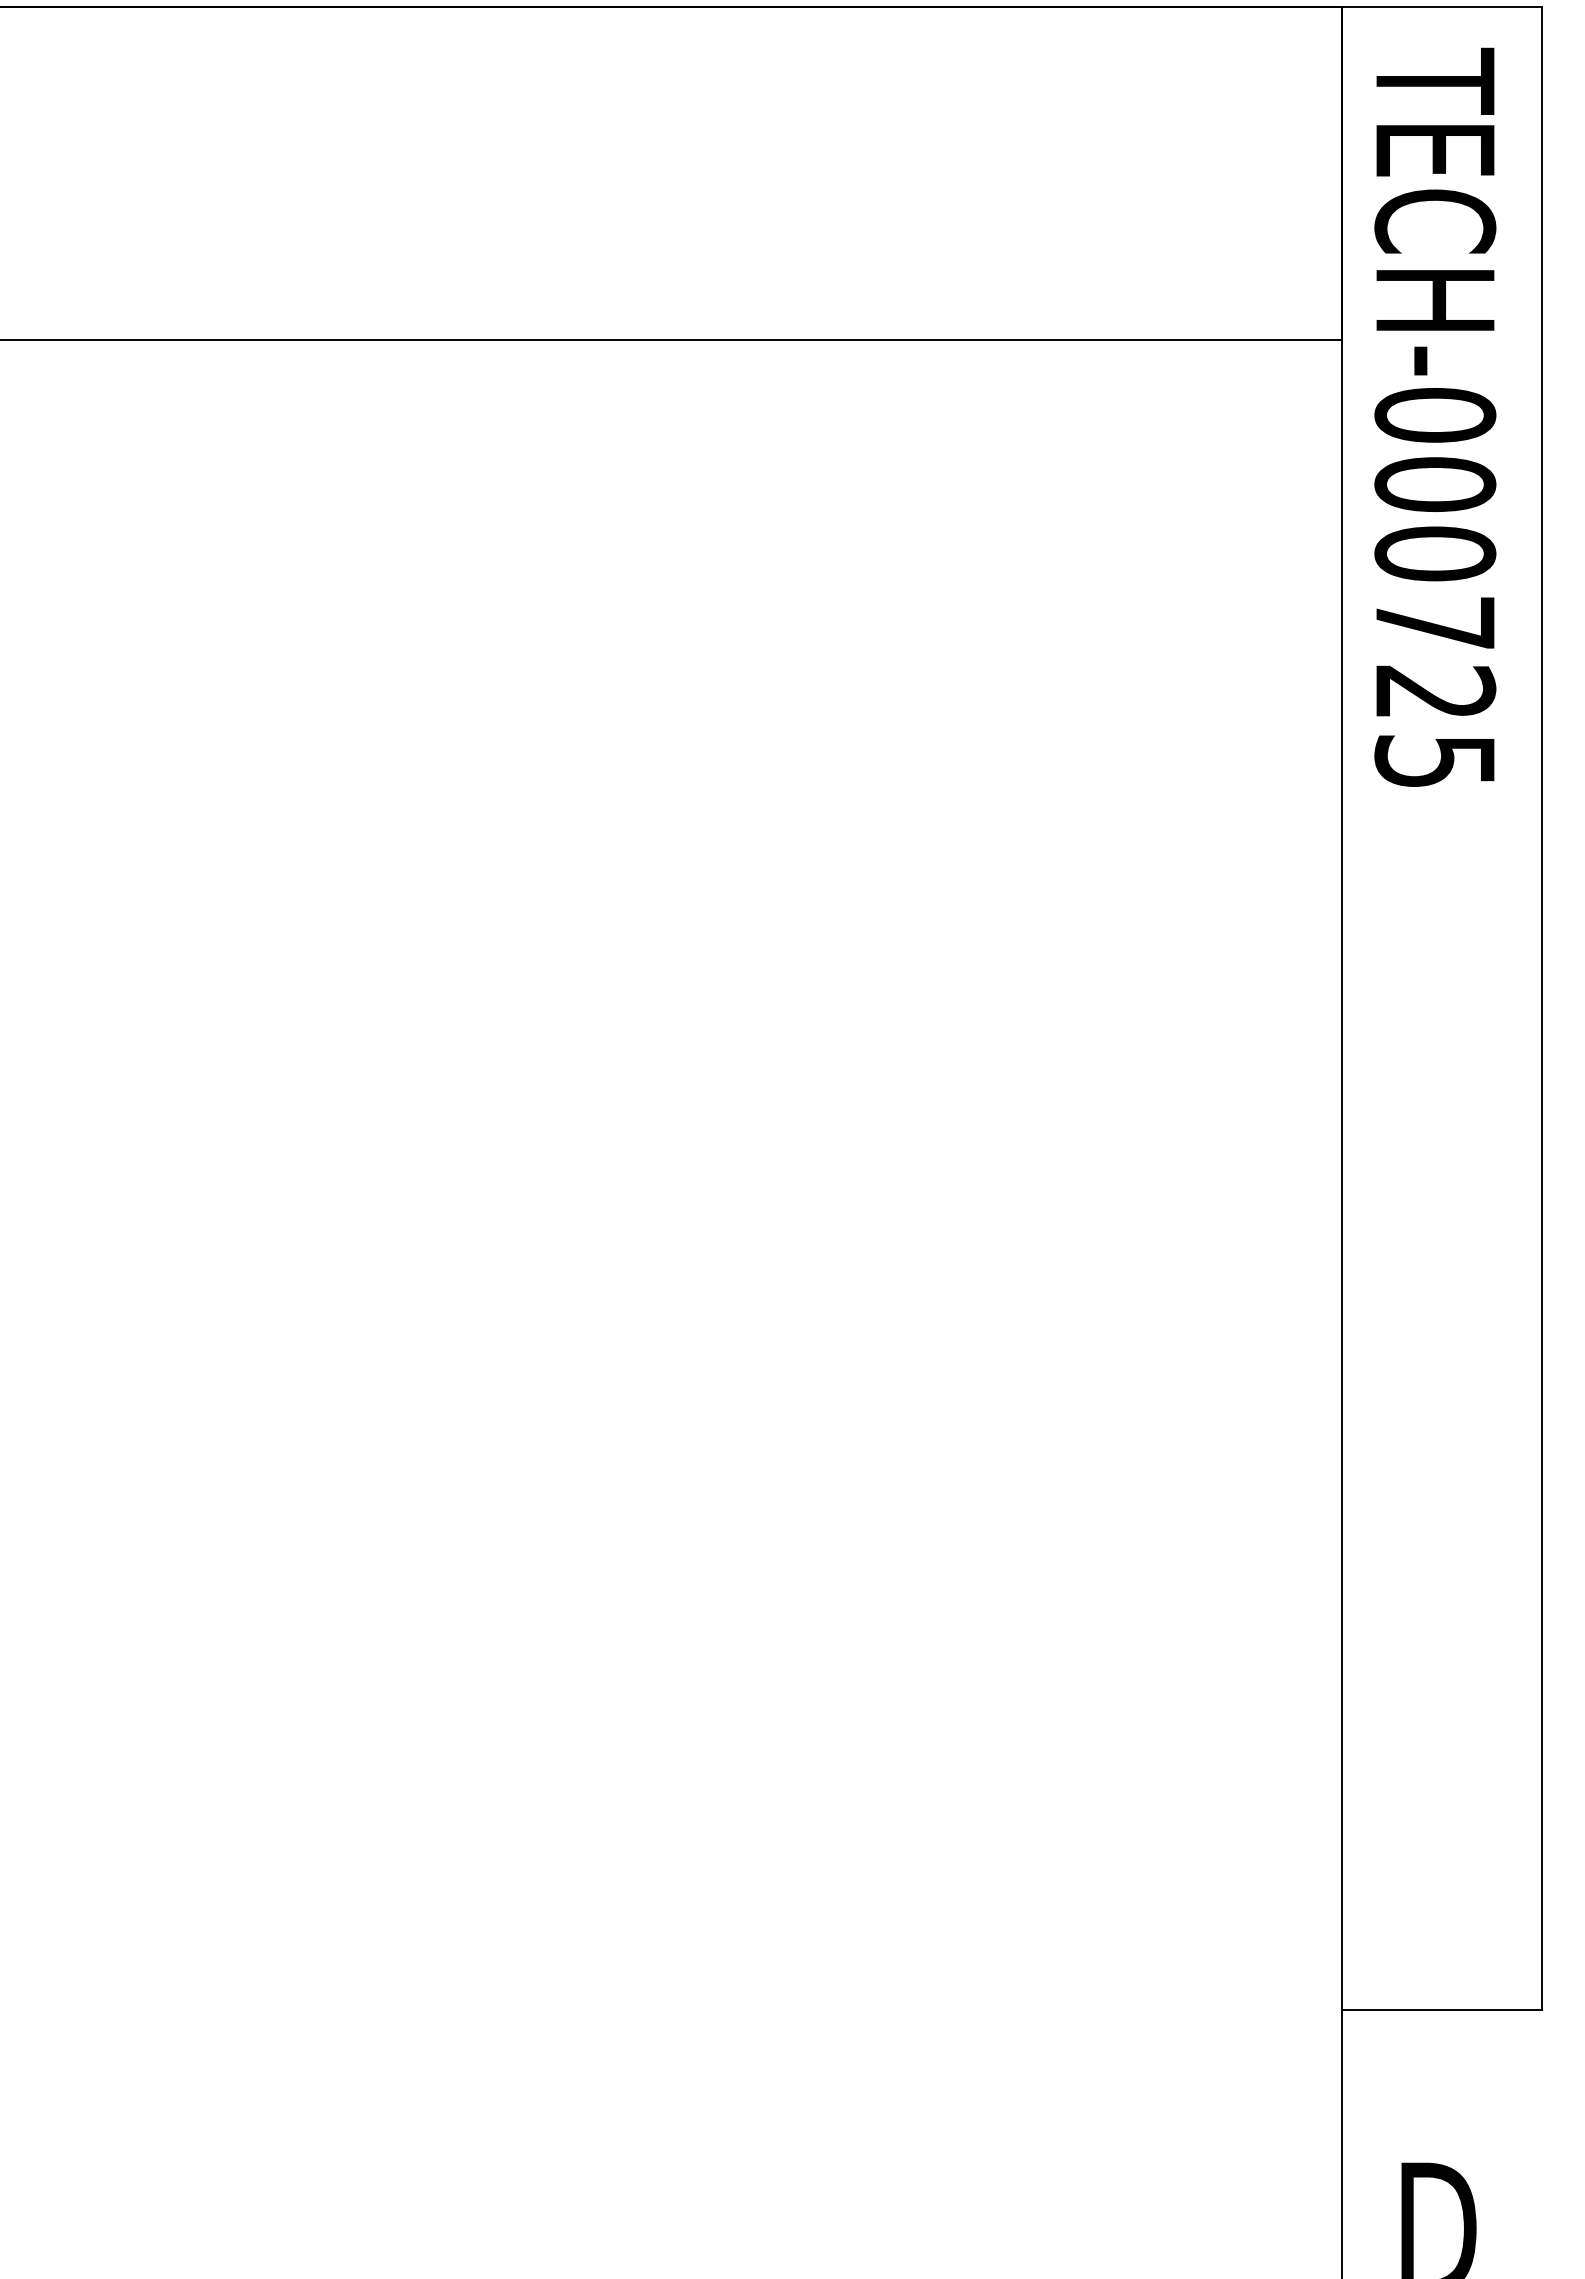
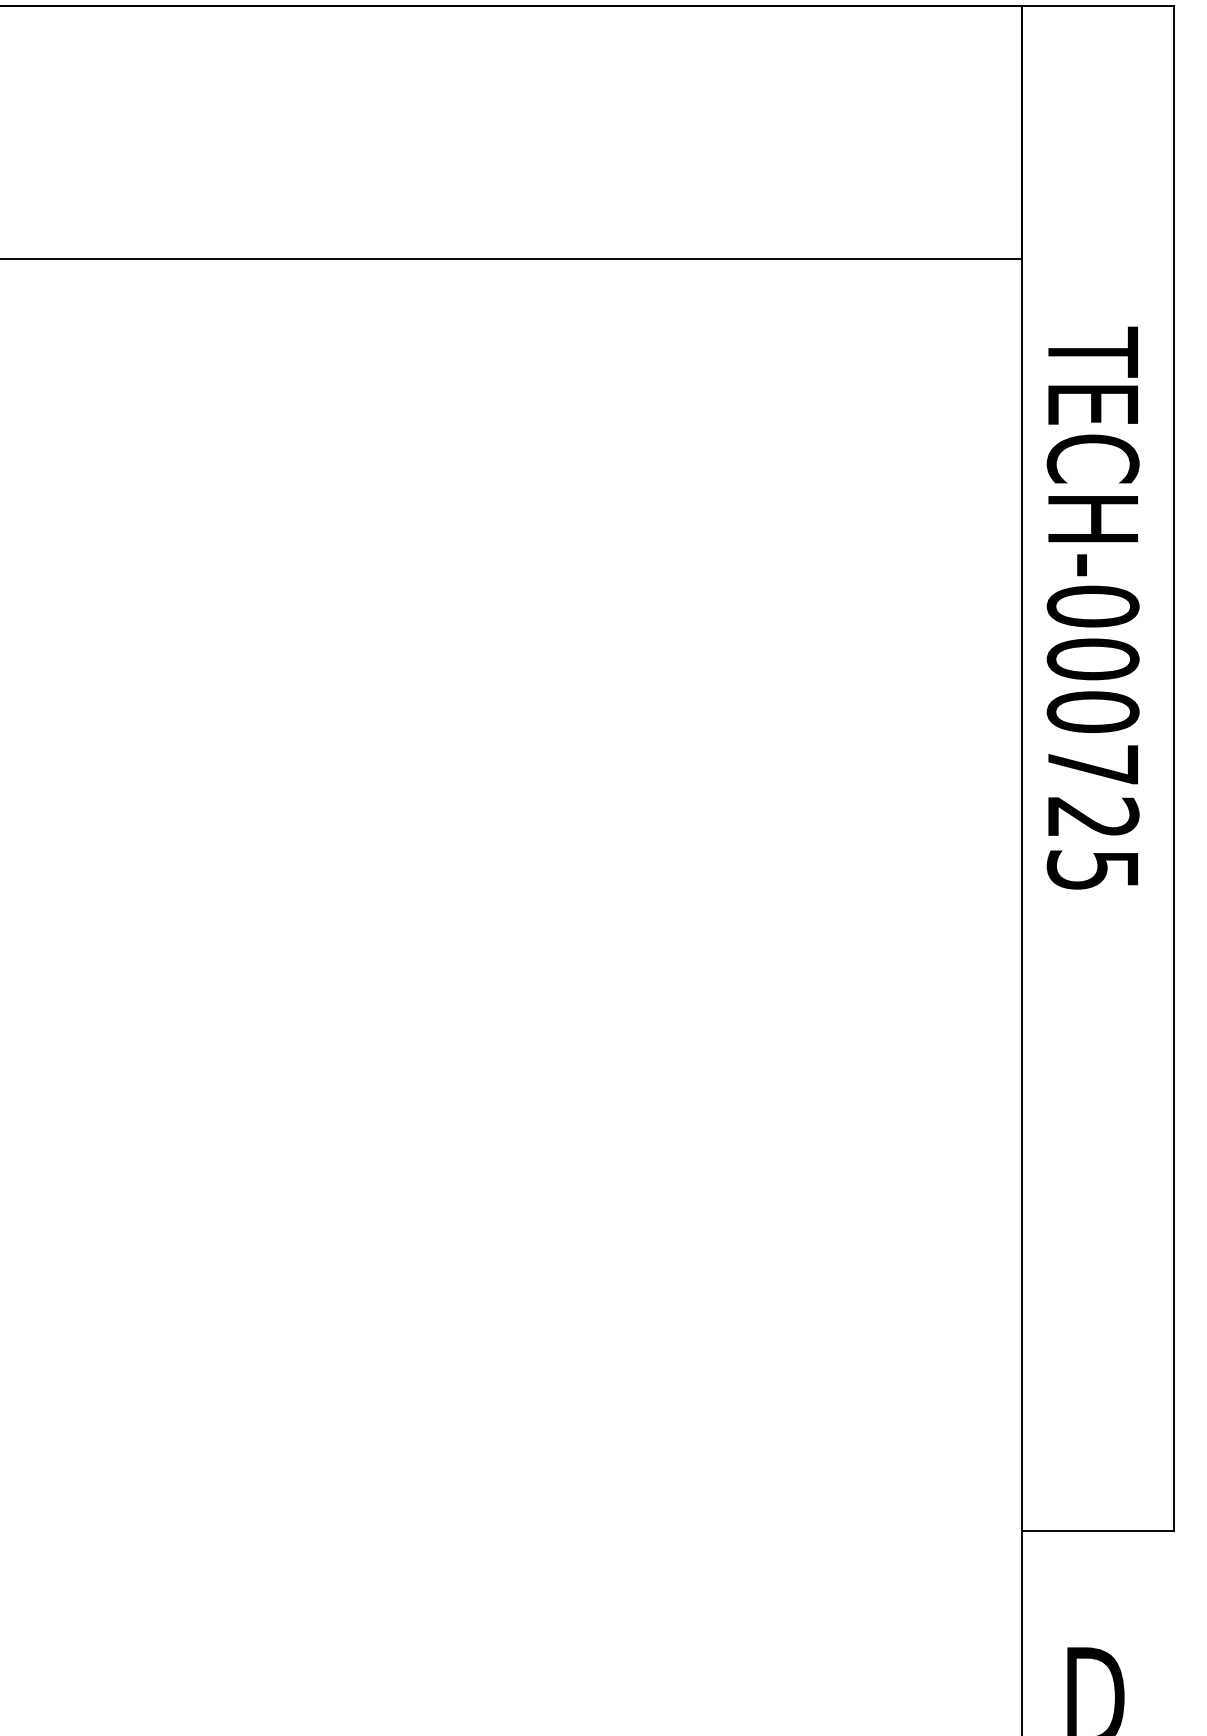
text: (1435, 416) -> (1093, 607), moved

